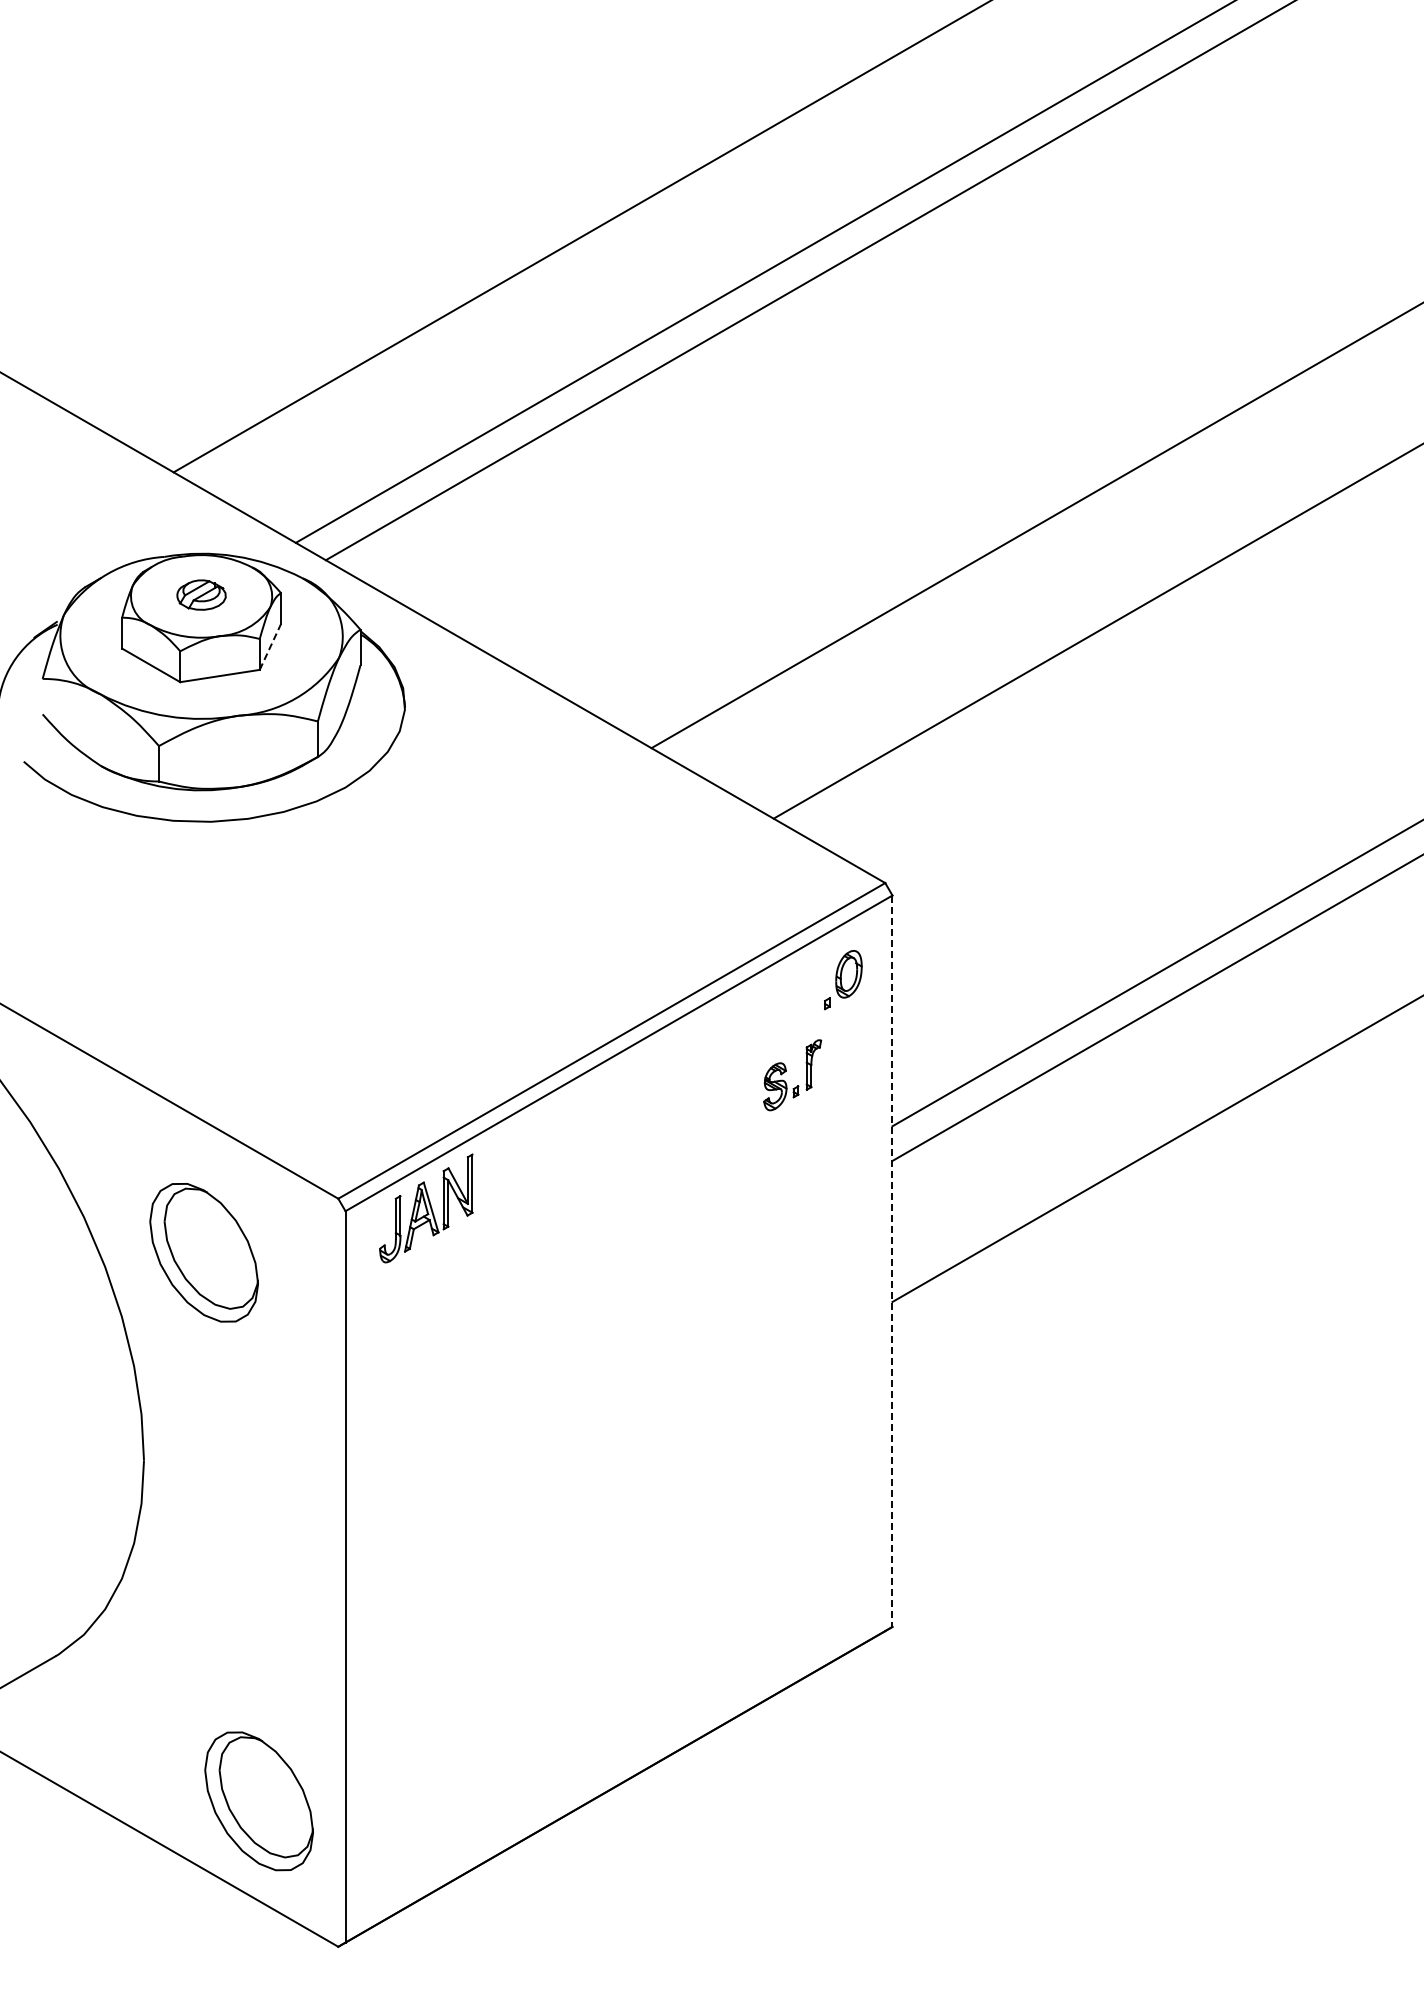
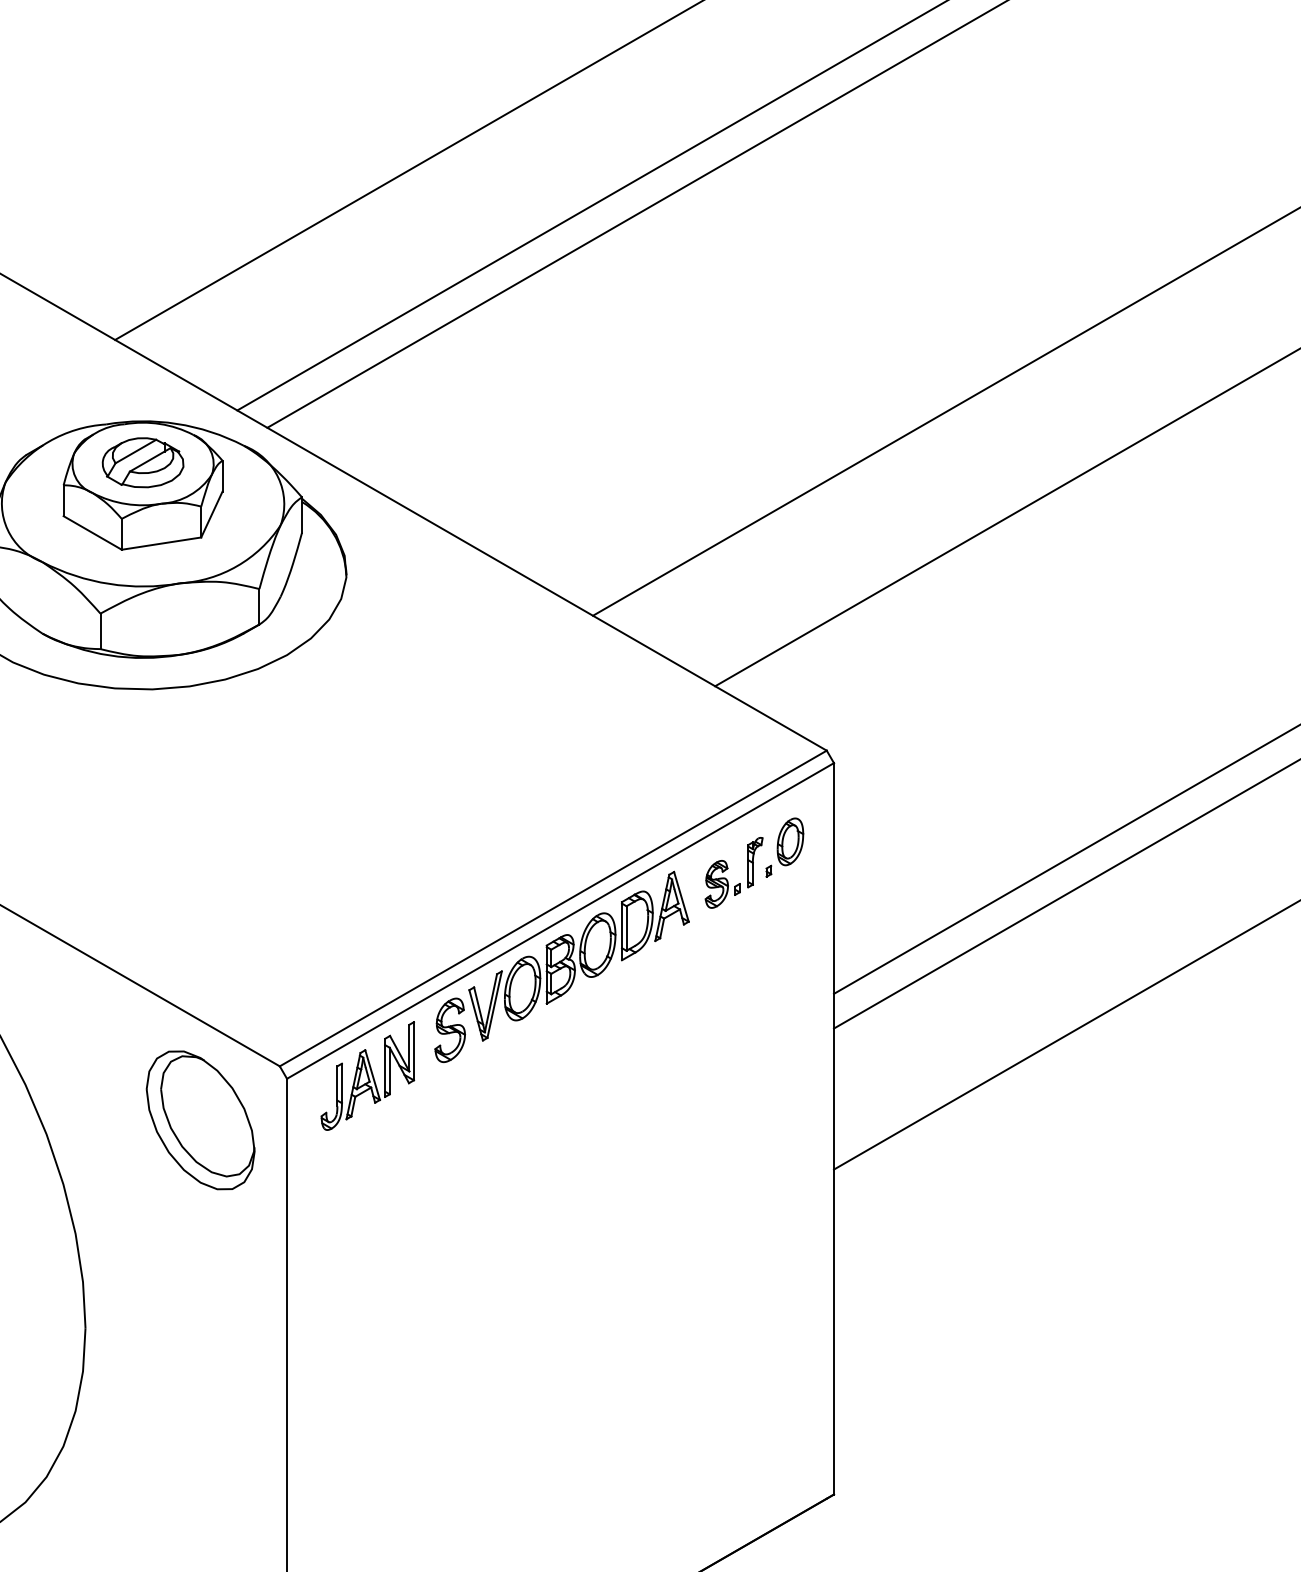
part: (201, 594) -> (143, 462), size x1.67
line: (270, 646) -> (212, 514), dashed -> solid
part: (786, 1071) -> (728, 869), moved
part: (620, 1099) -> (562, 967), added
part: (203, 1252) -> (200, 1120), moved
line: (892, 1261) -> (834, 1129), dashed -> solid

